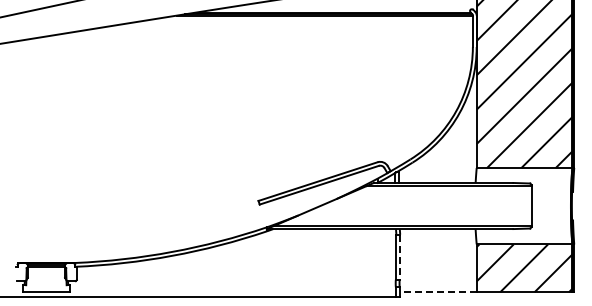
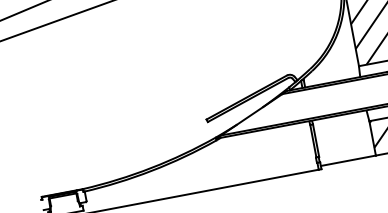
line: (400, 257) -> (316, 140), dashed -> solid
line: (437, 292) -> (347, 161), dashed -> solid

